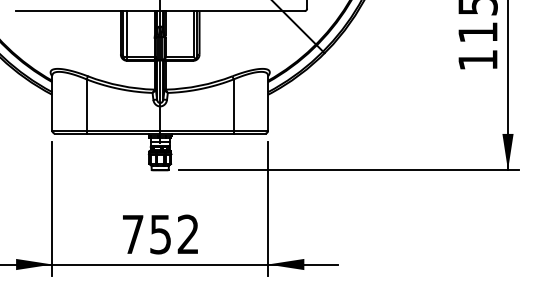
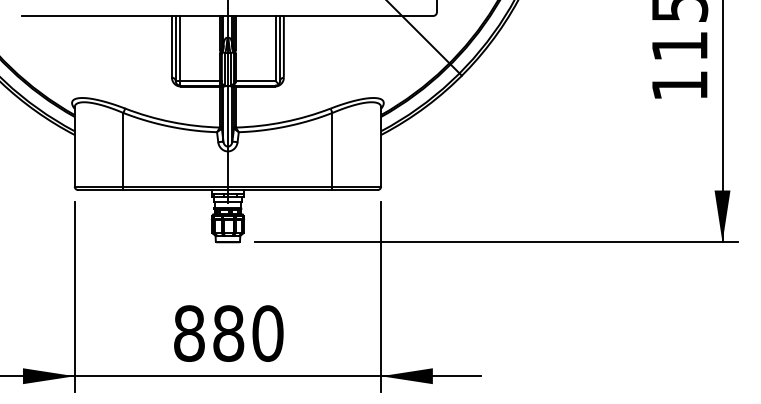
text: (160, 234) -> (228, 333), 752 -> 880

